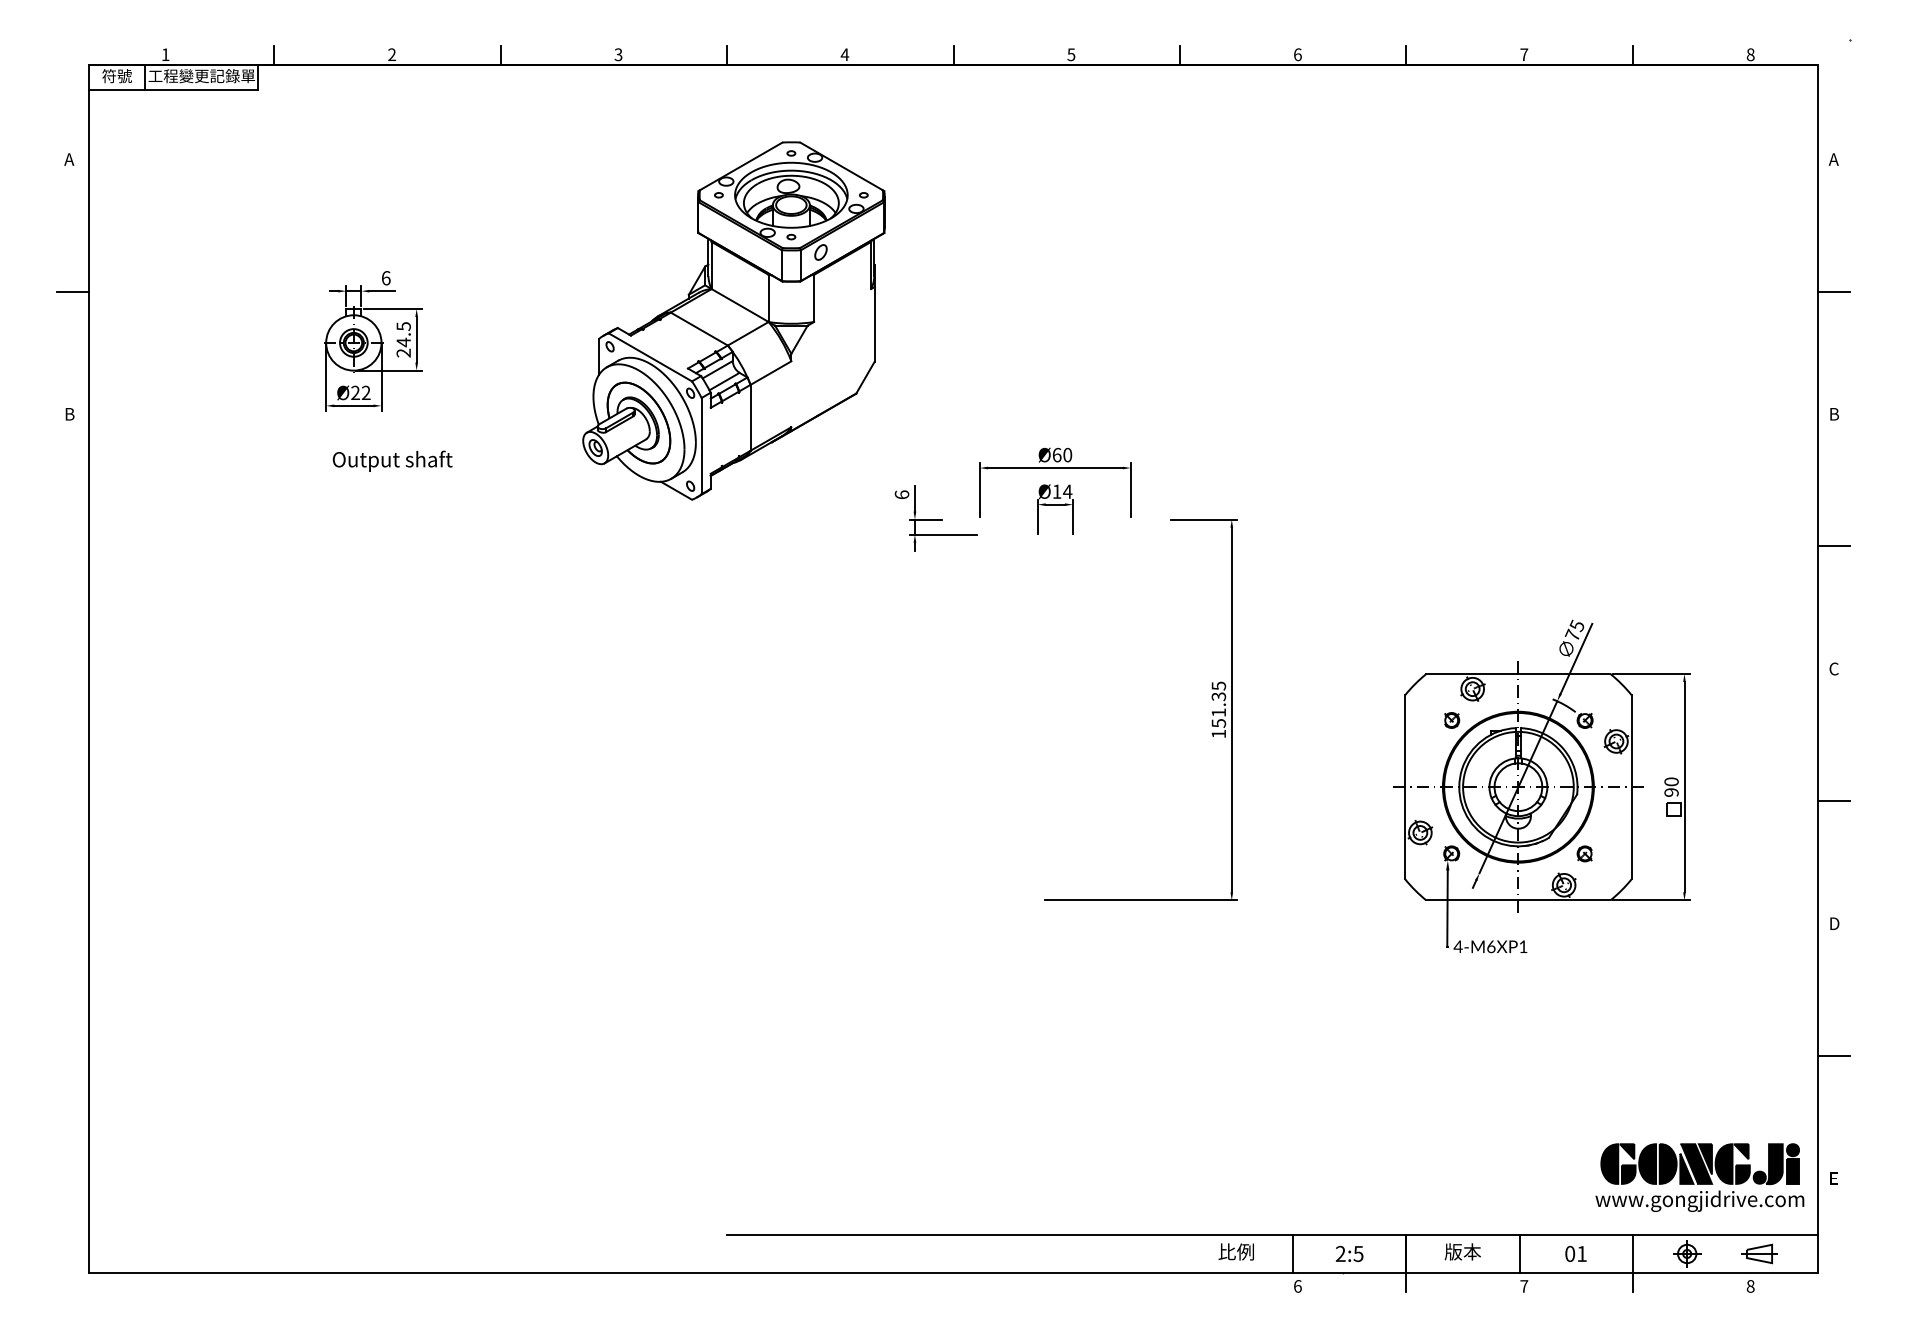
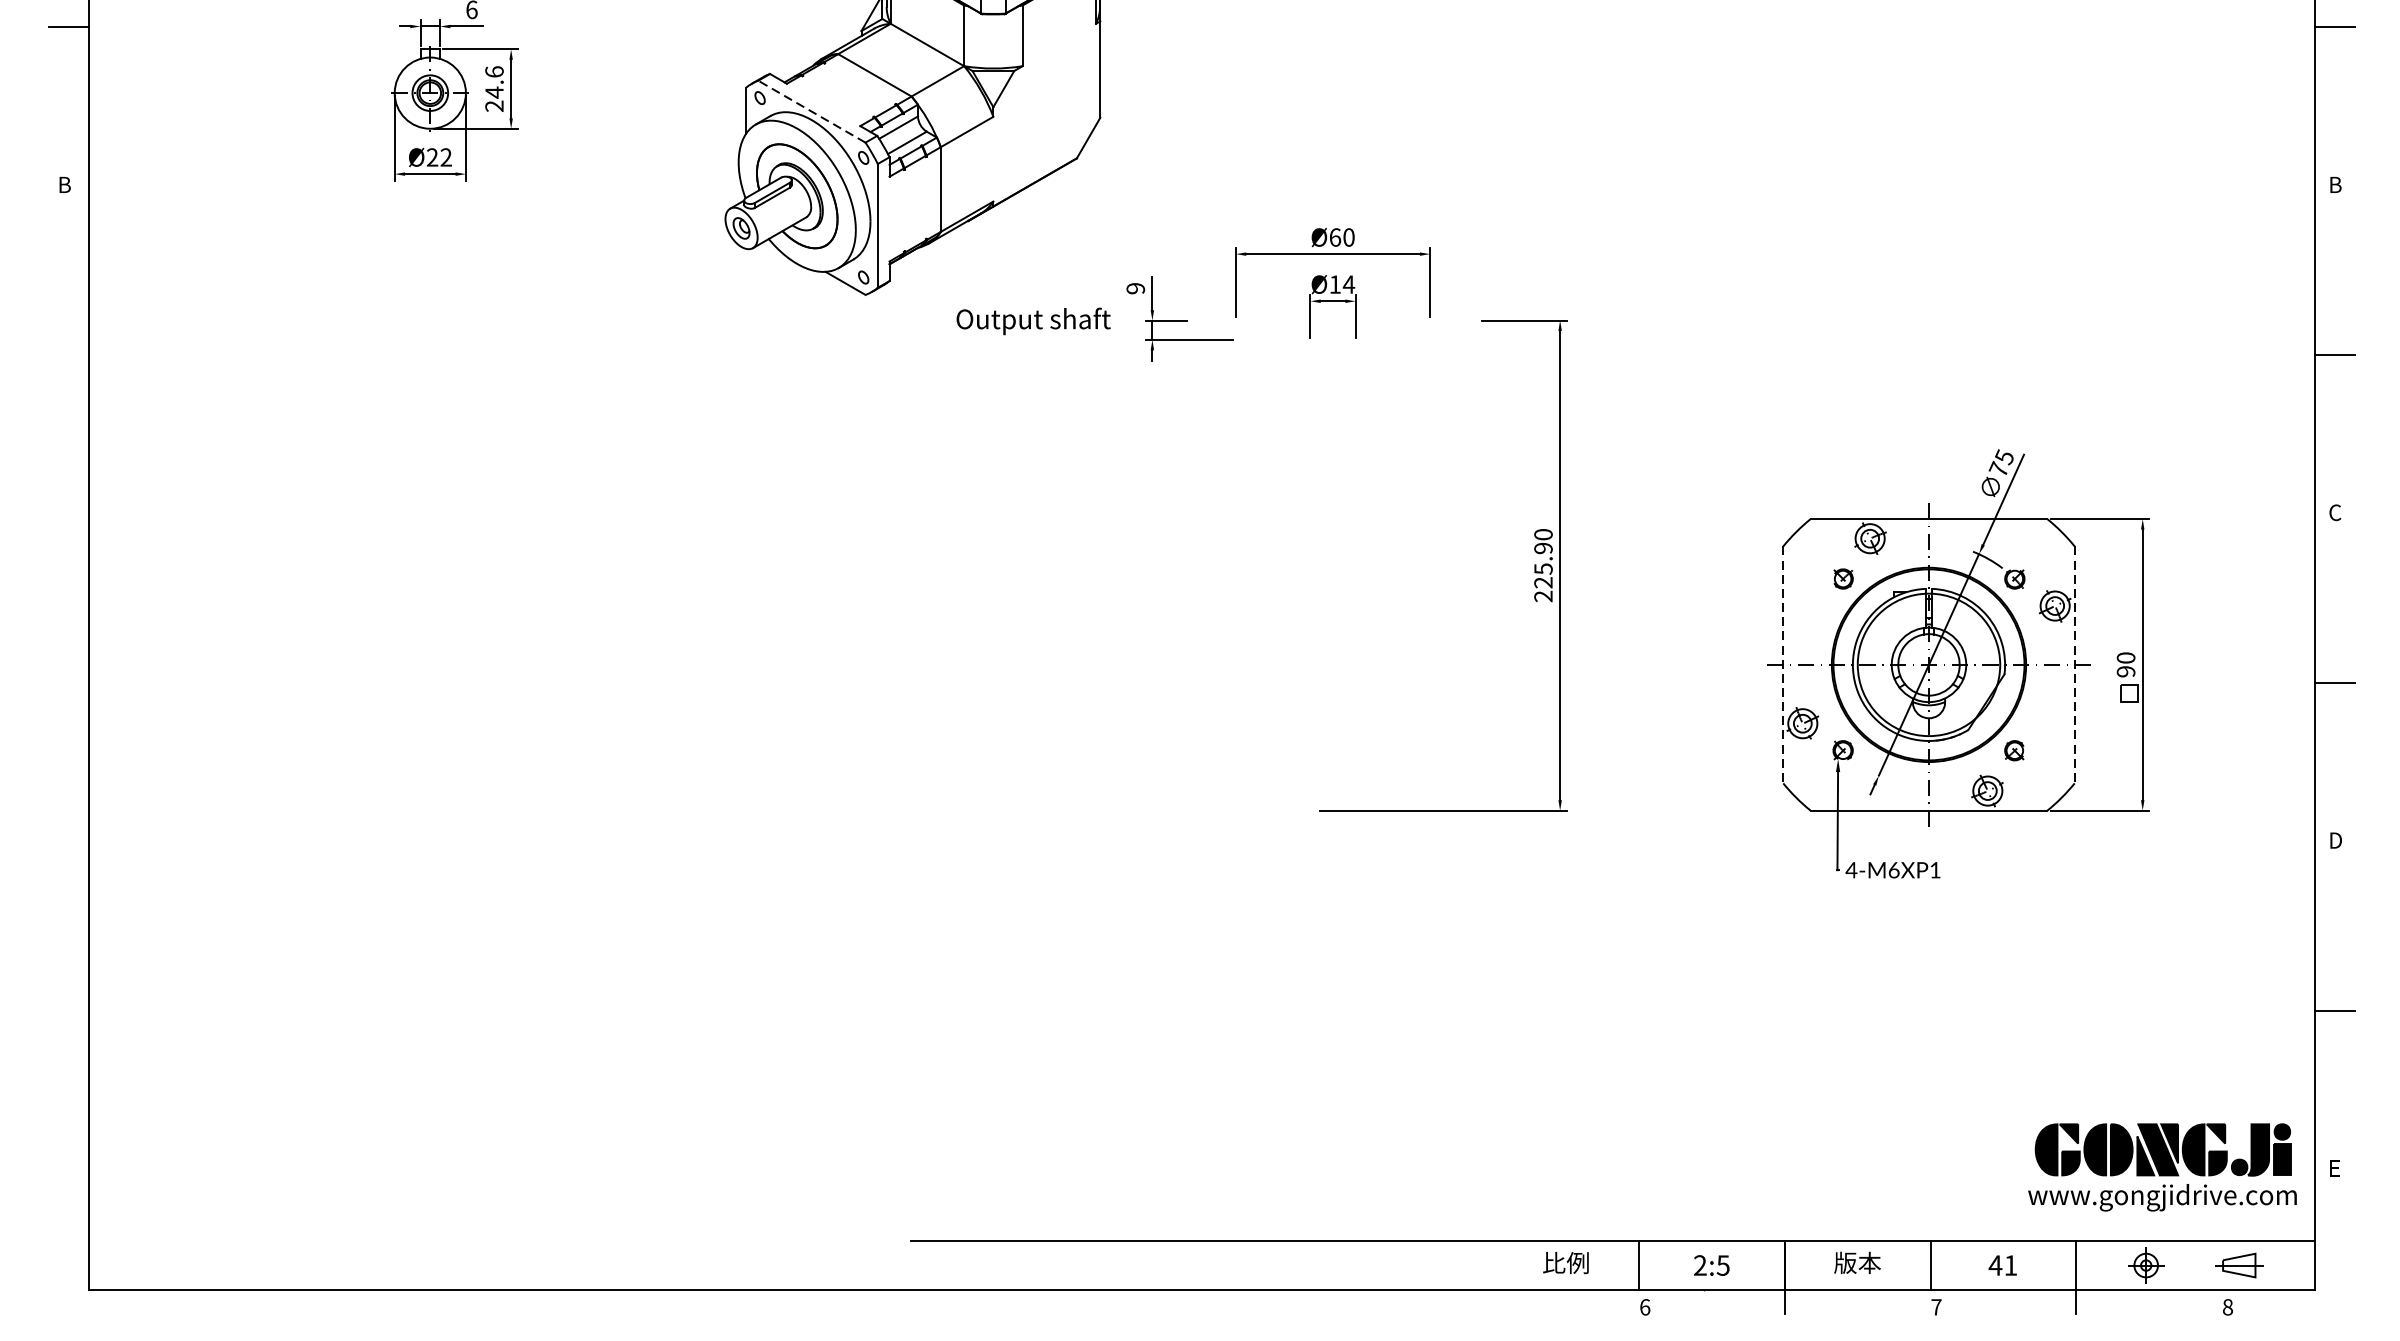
text: (403, 326) -> (494, 71), 24.5 -> 24.6
line: (649, 357) -> (810, 111), solid -> dashed
text: (392, 460) -> (1033, 320), moved
text: (901, 494) -> (1135, 288), 6 -> 9
text: (1218, 709) -> (1543, 564), 151.35 -> 225.90
line: (1405, 787) -> (1783, 665), solid -> dashed
line: (1631, 787) -> (2074, 665), solid -> dashed
text: (1569, 1253) -> (1994, 1264), 01 -> 41

